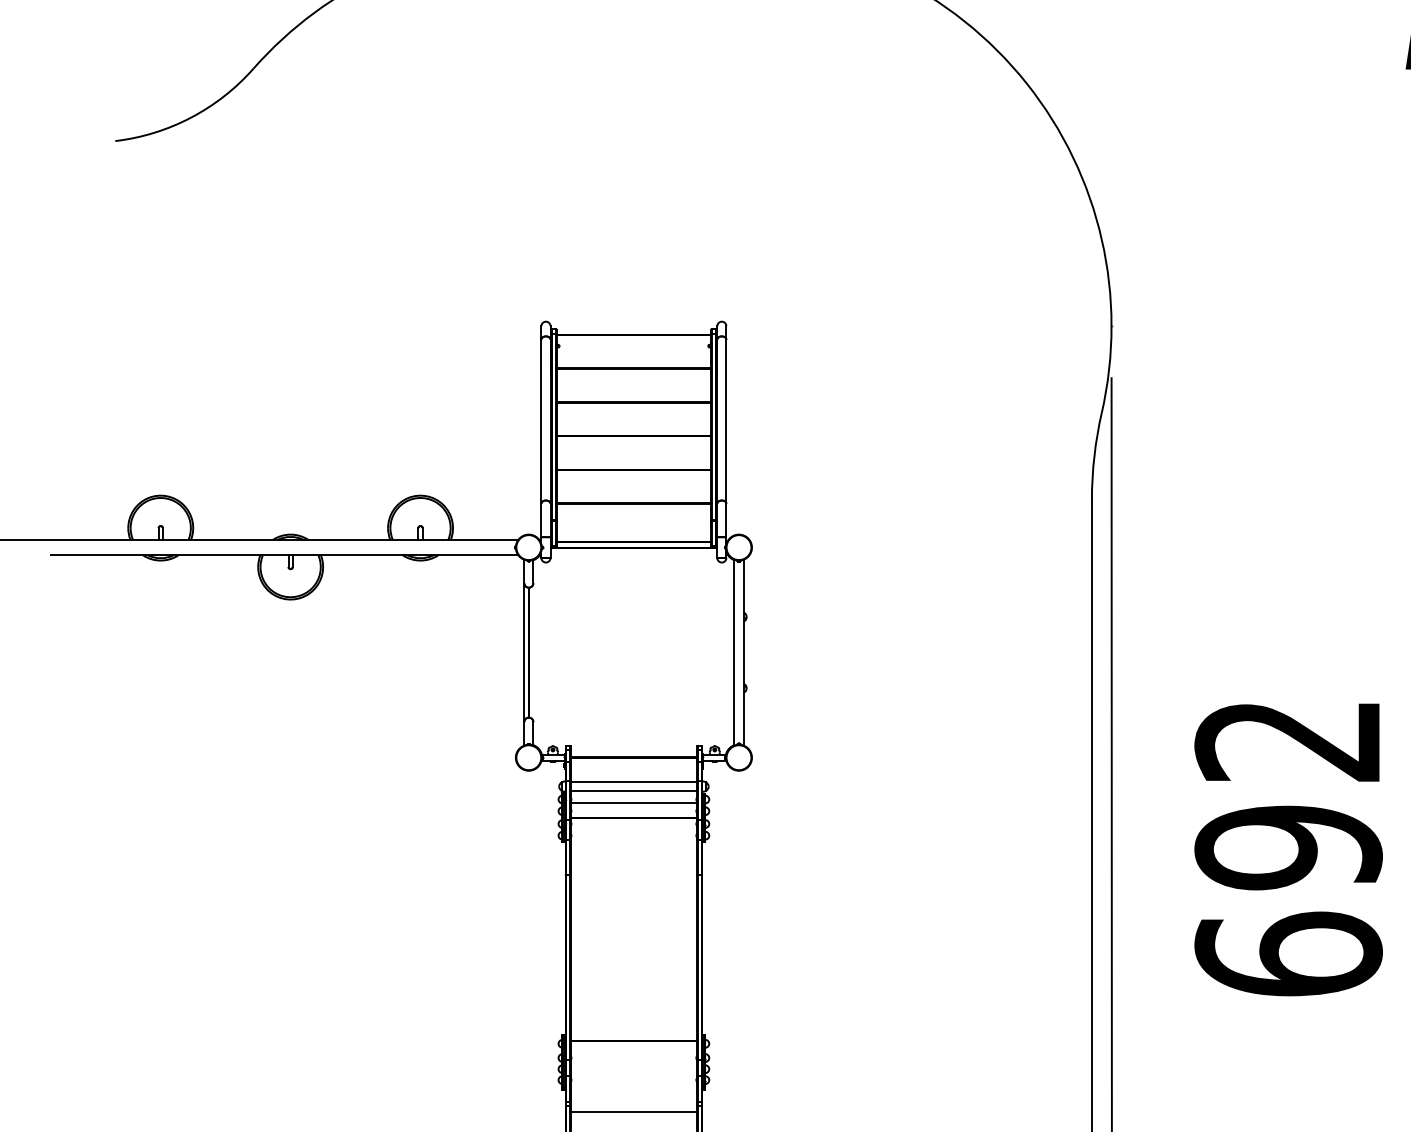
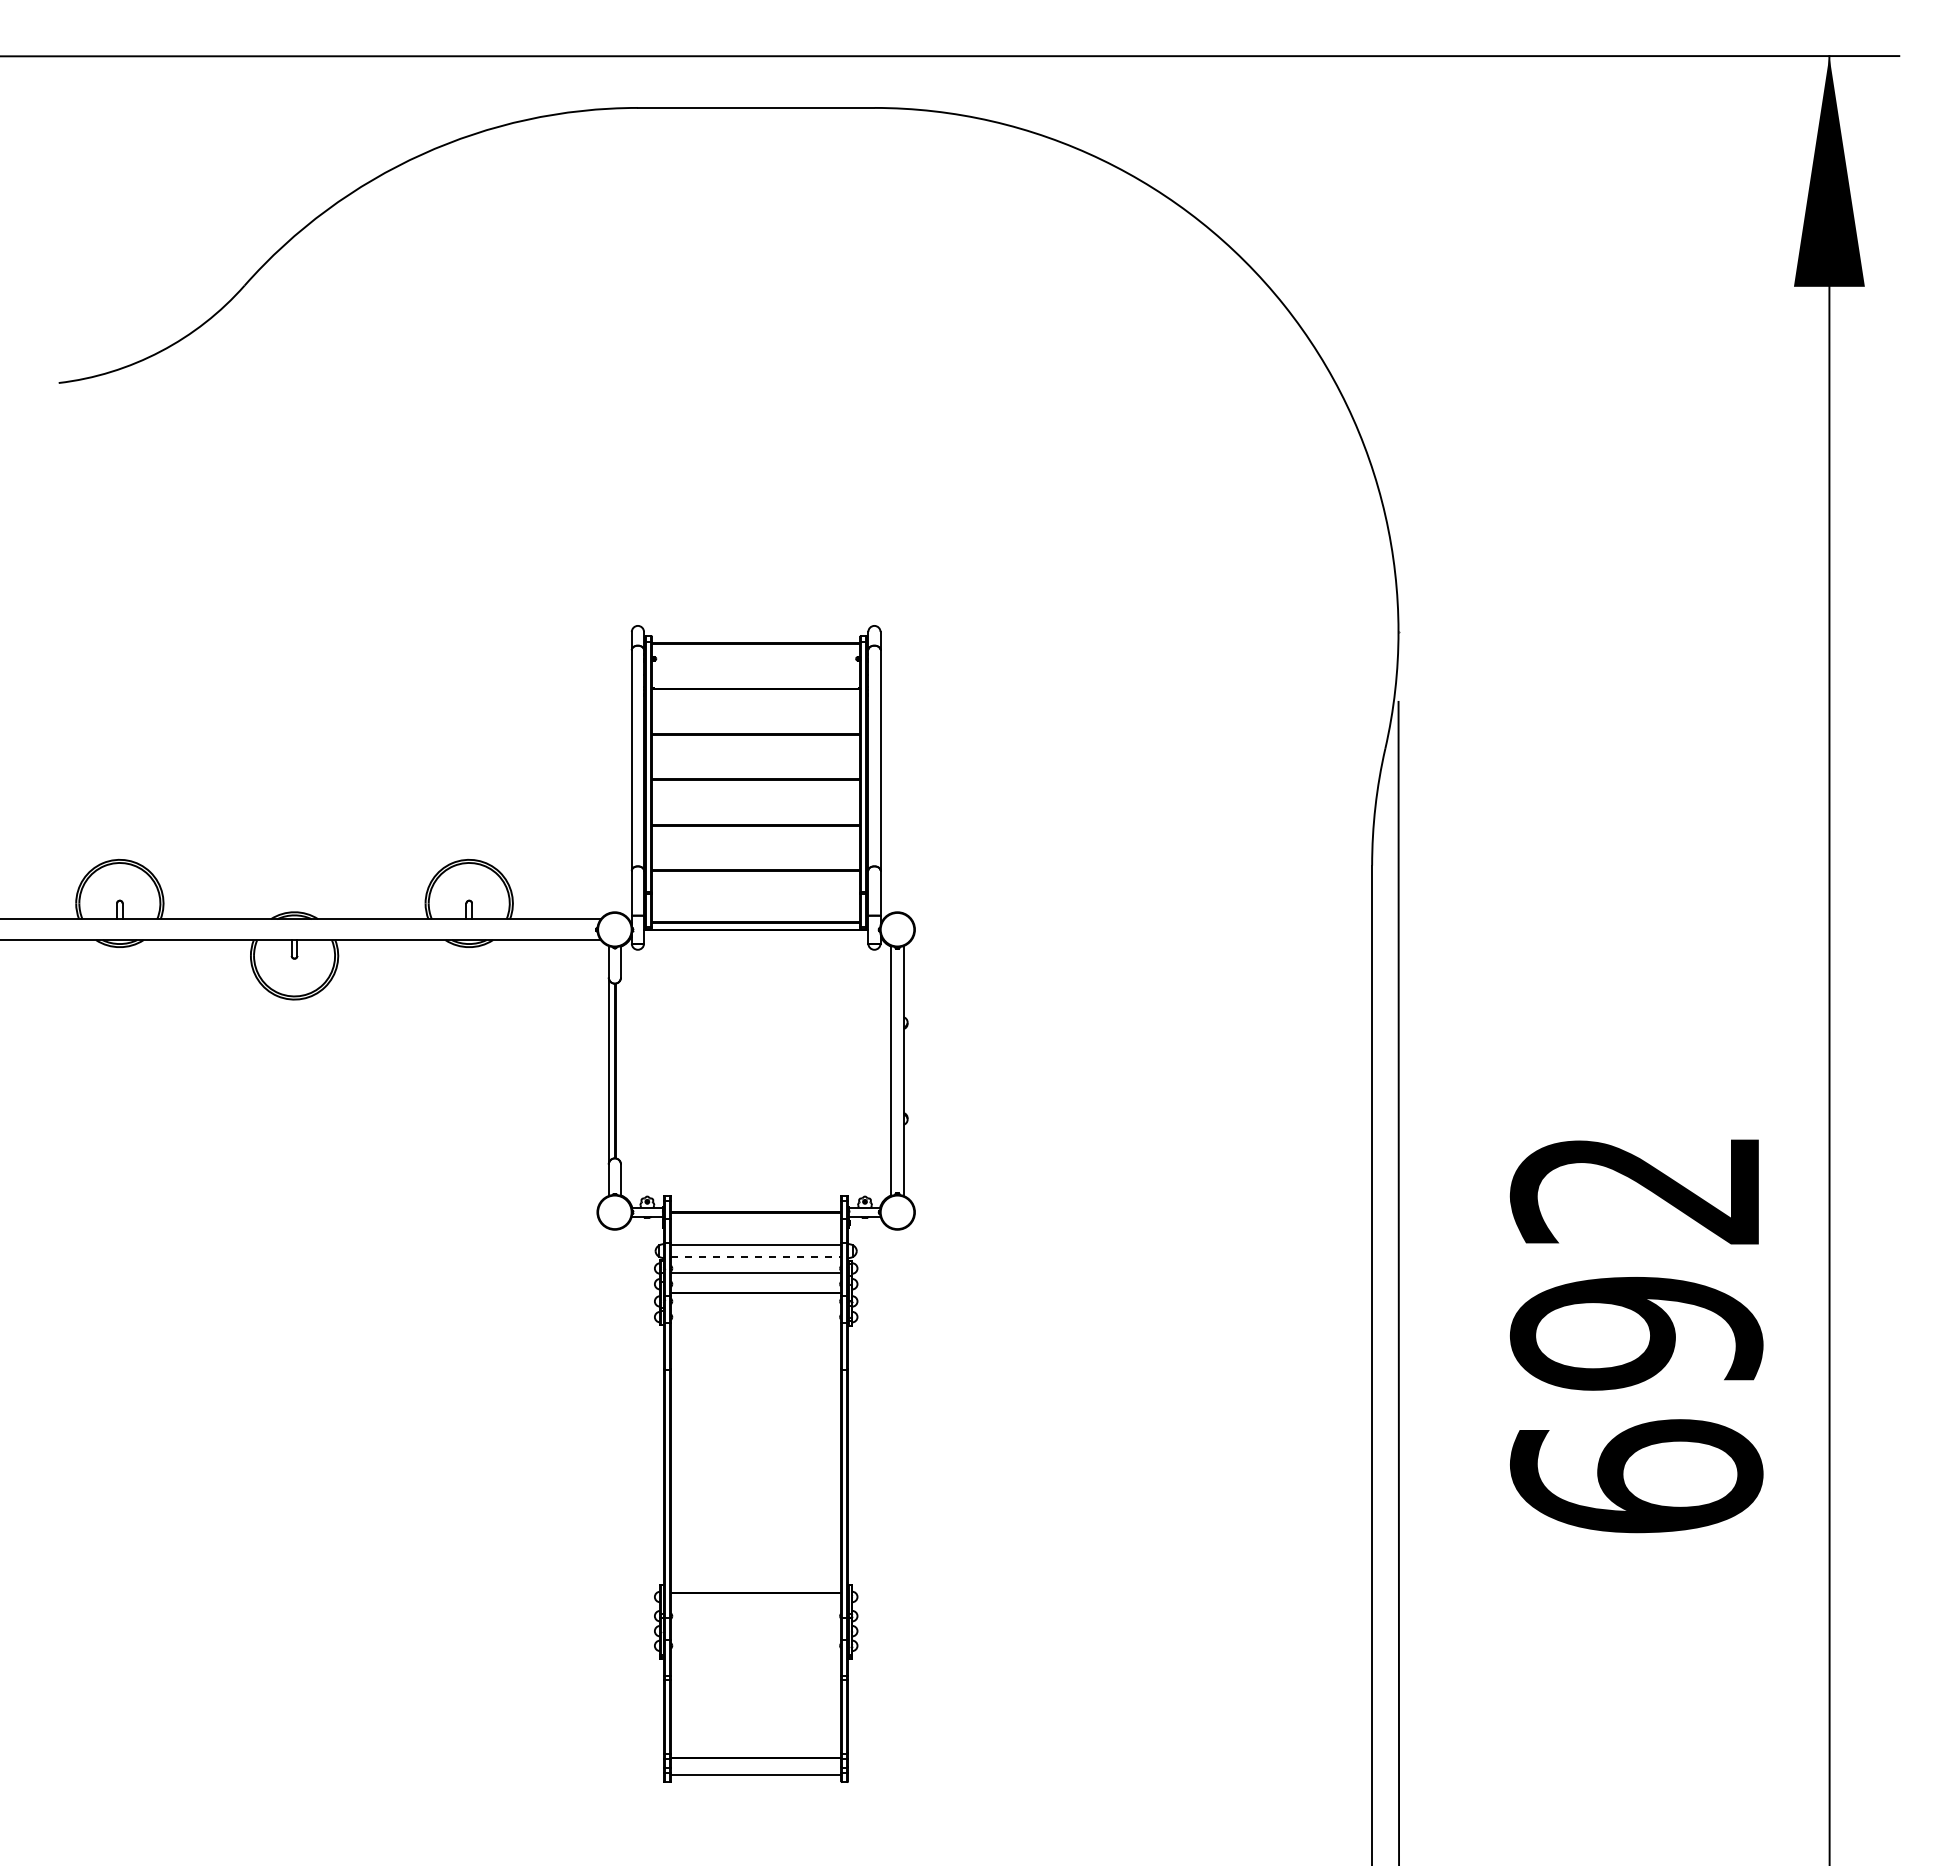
line: (634, 791) -> (756, 1257), solid -> dashed
line: (633, 1111) -> (755, 1688), removed

